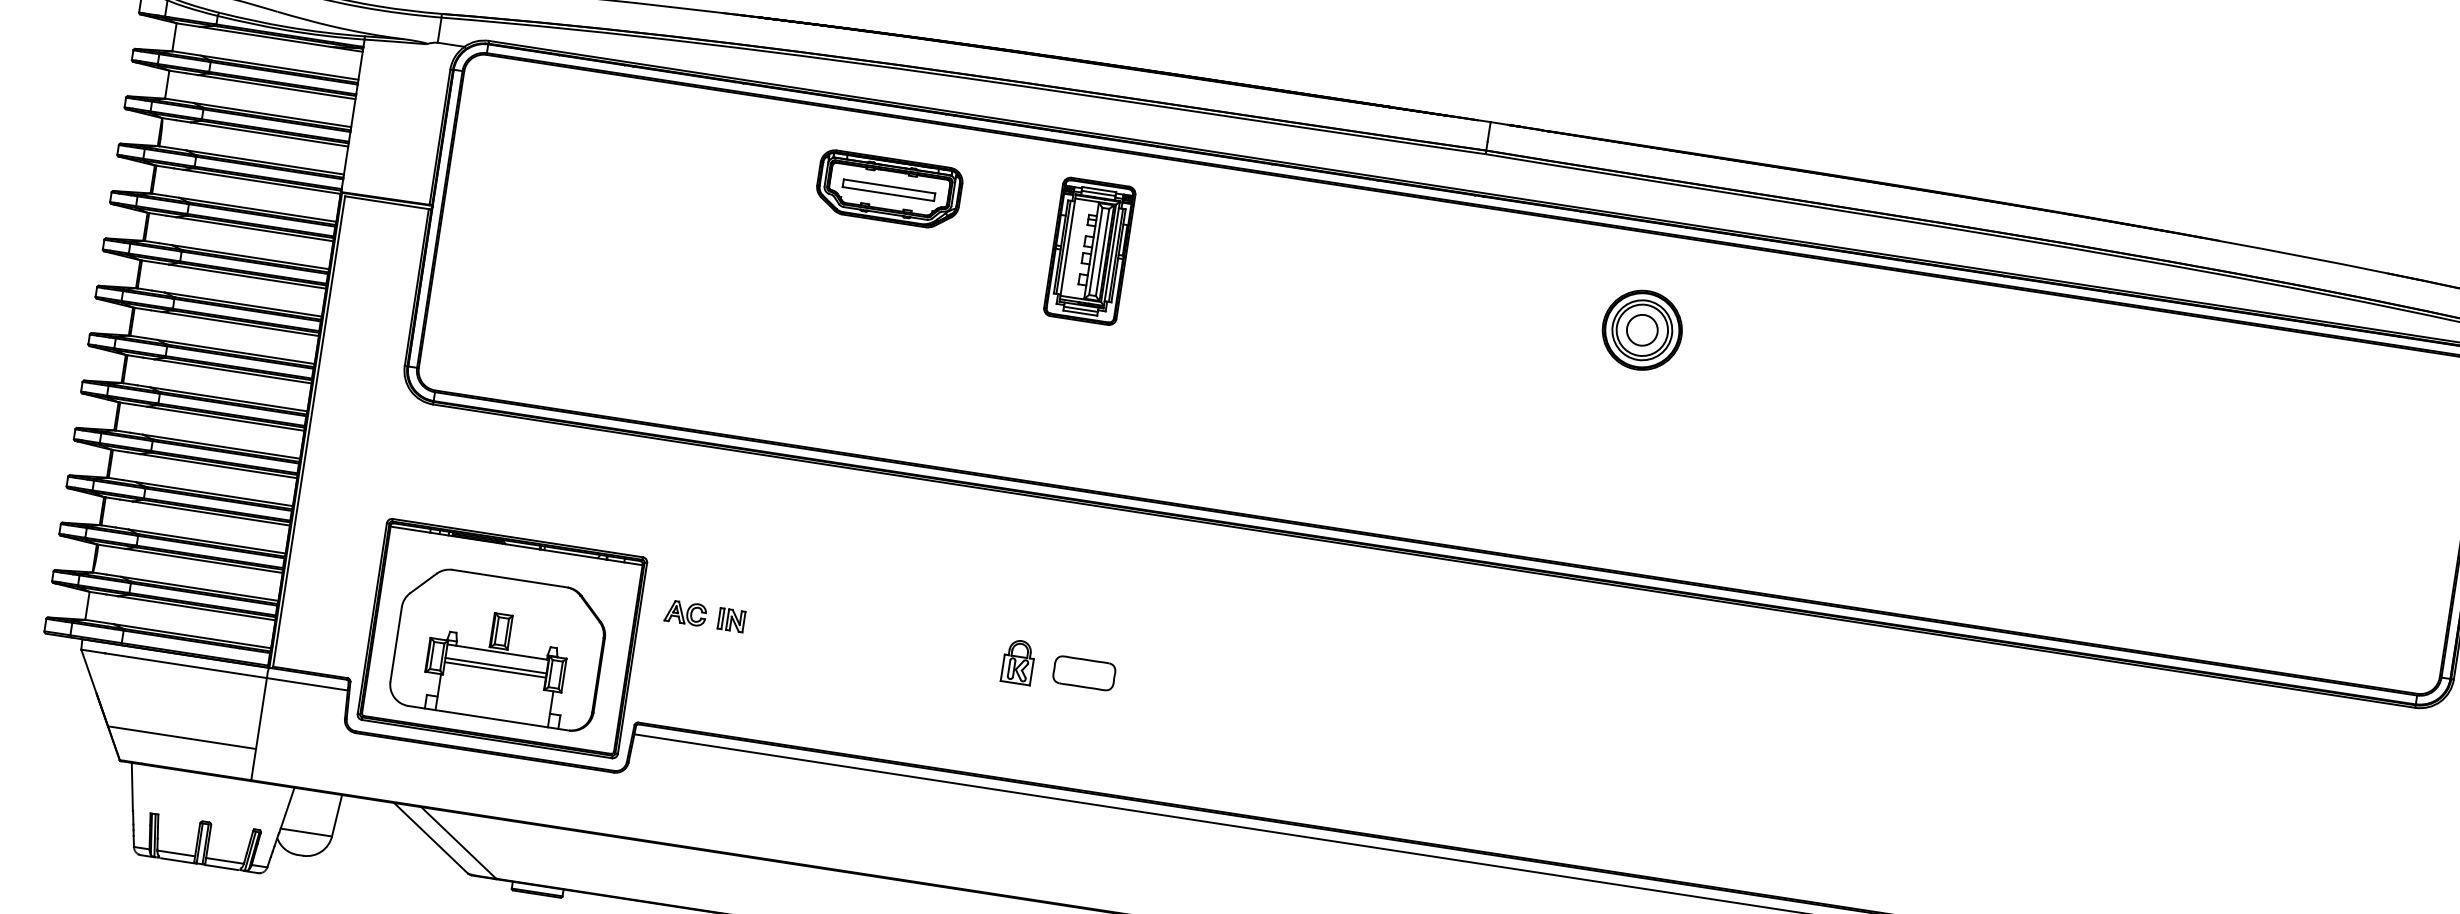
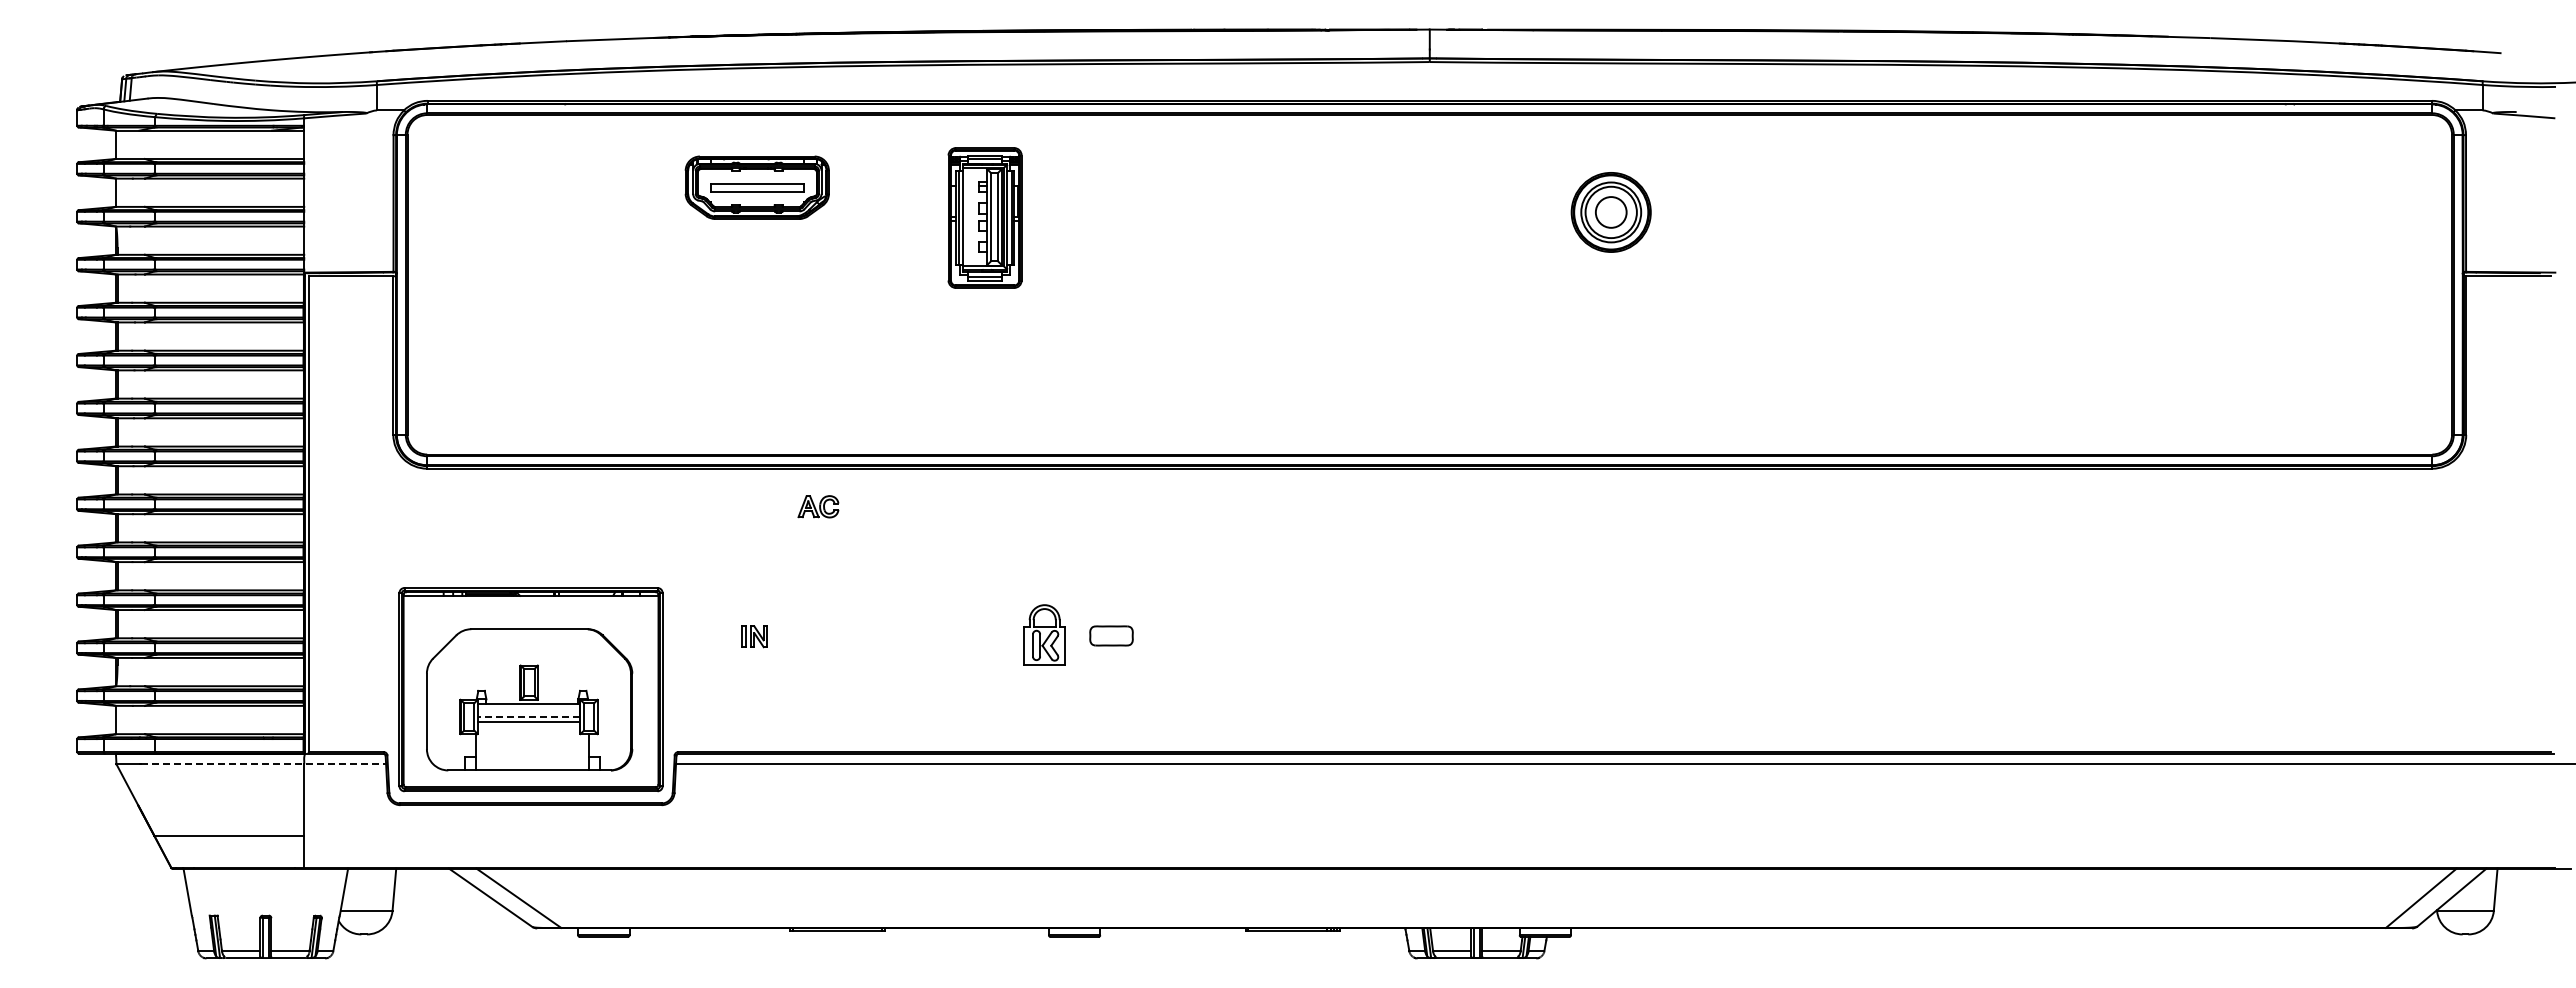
part: (888, 189) -> (756, 187), moved
part: (1089, 250) -> (984, 217), moved
part: (685, 612) -> (818, 506), moved
part: (1018, 661) -> (1044, 634), size x1.4
line: (495, 665) -> (528, 717), solid -> dashed
line: (226, 672) -> (263, 764), solid -> dashed
part: (1084, 672) -> (1111, 635), size x0.7

